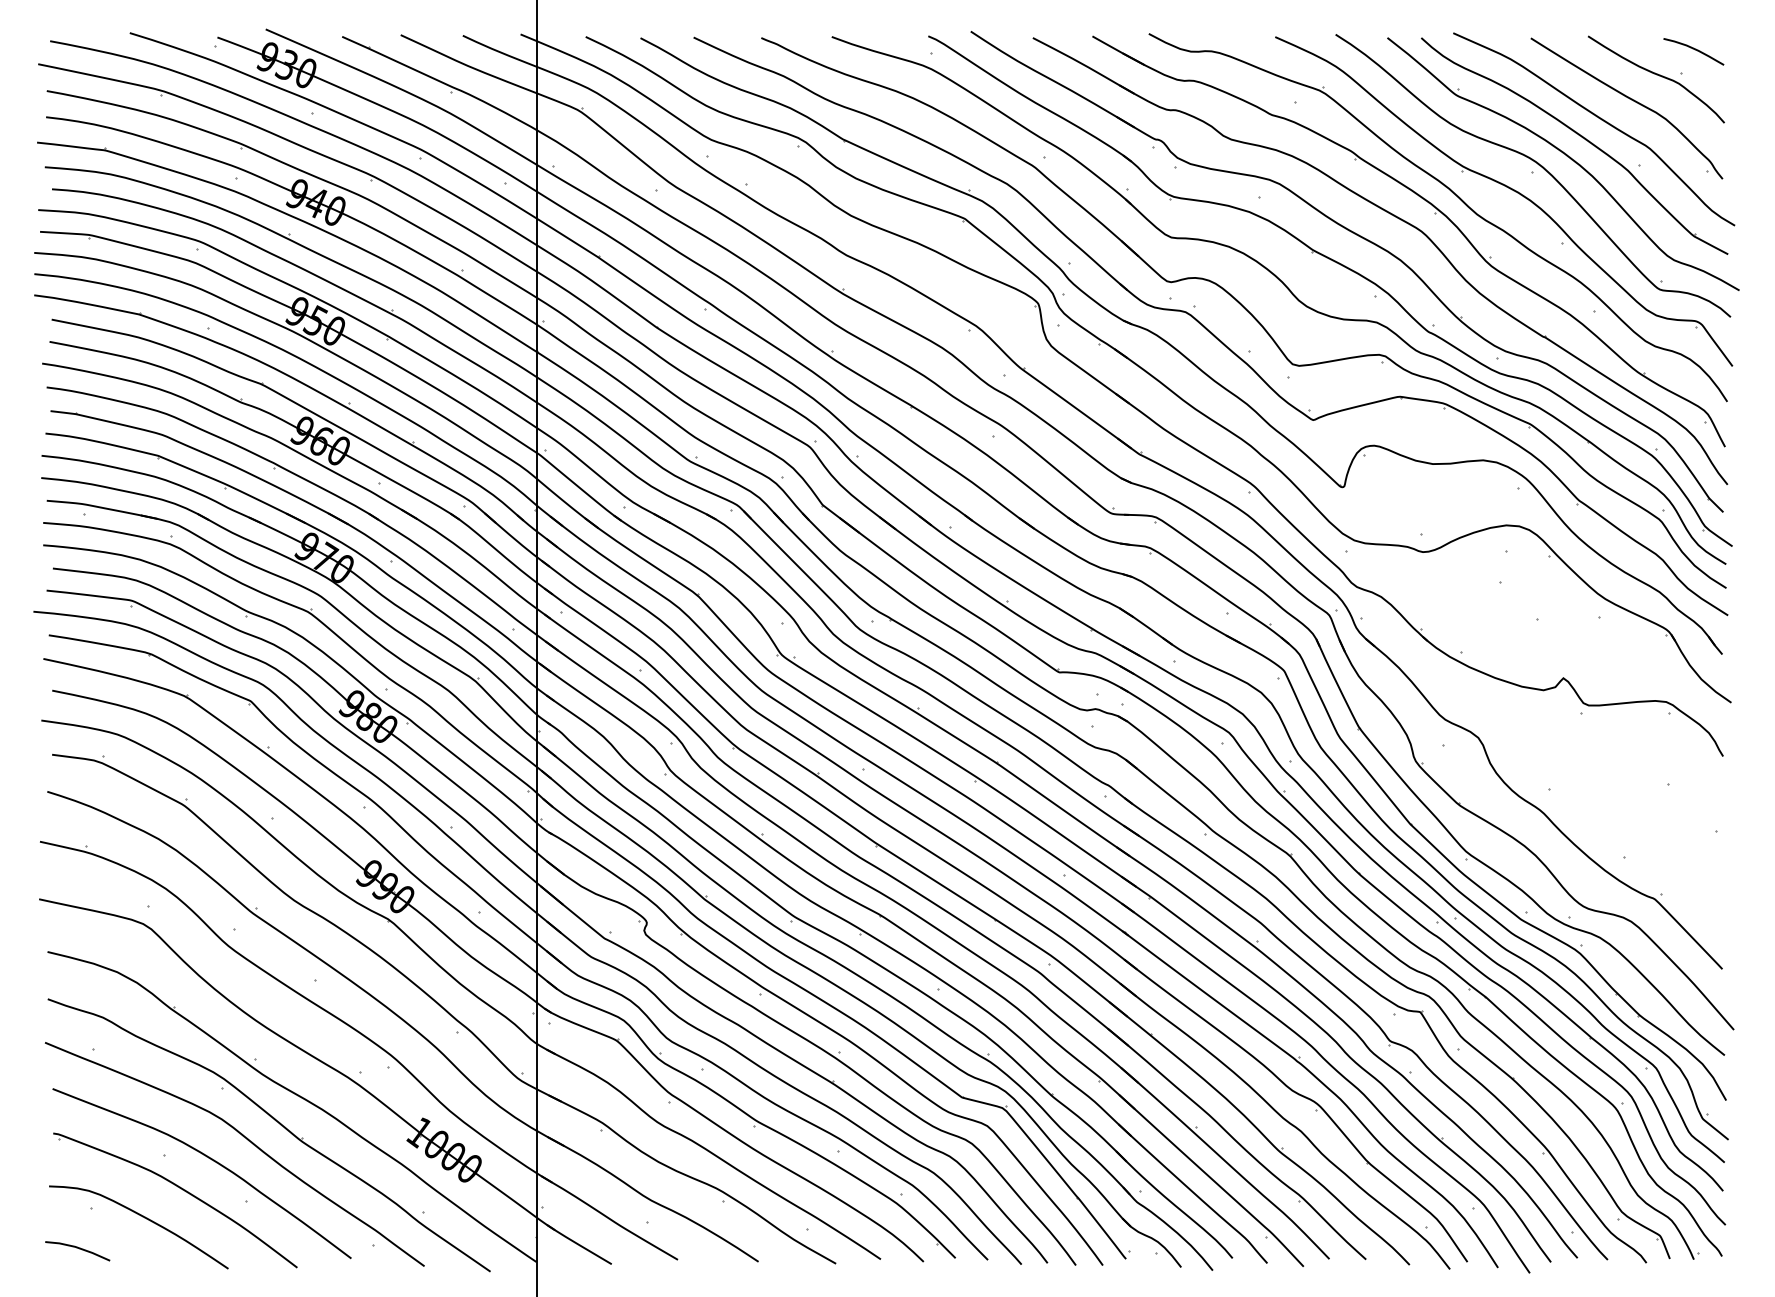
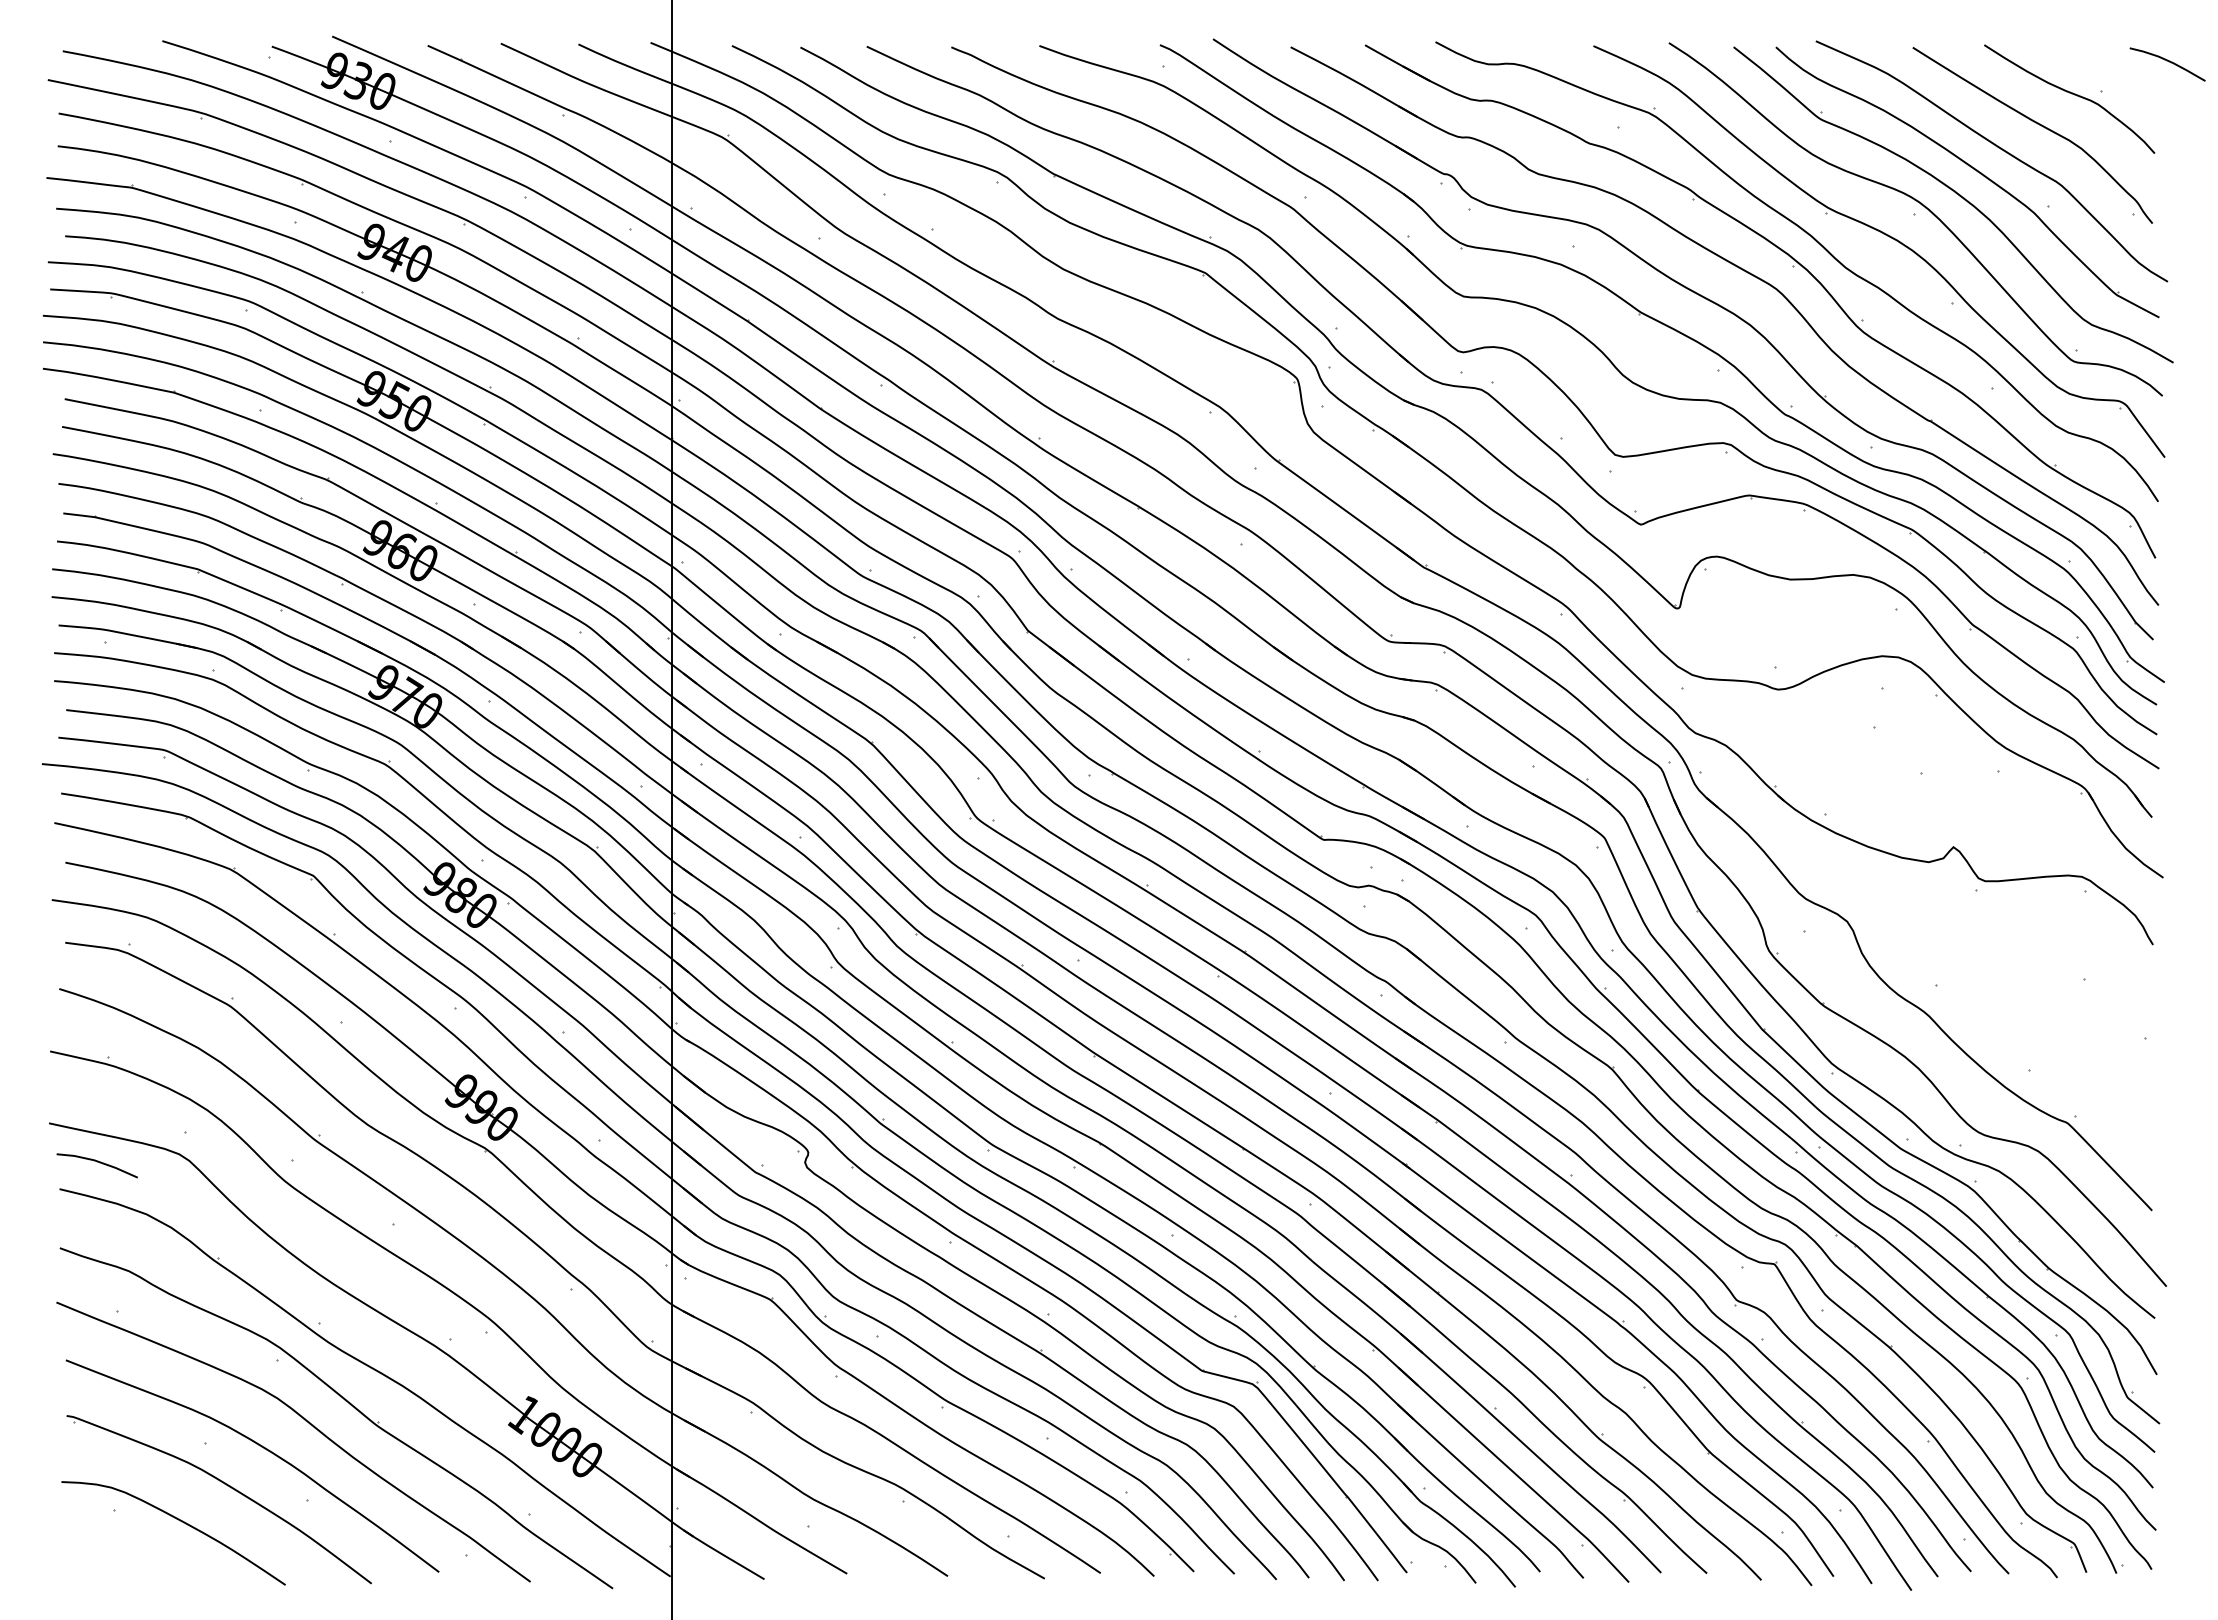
curve: (1693, 49) -> (2167, 61), moved
line: (79, 1249) -> (99, 1163), moved

